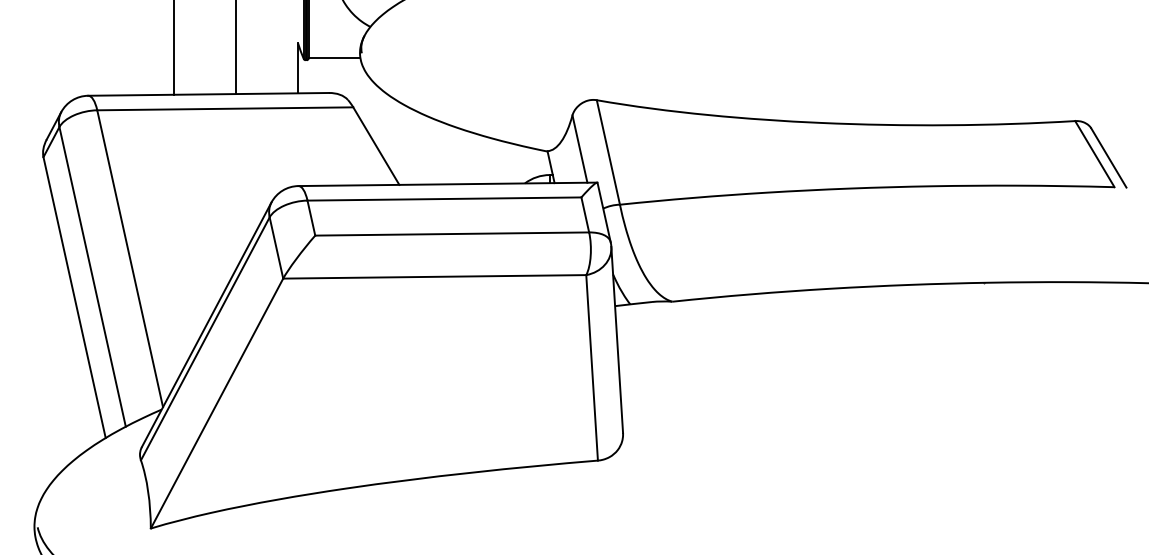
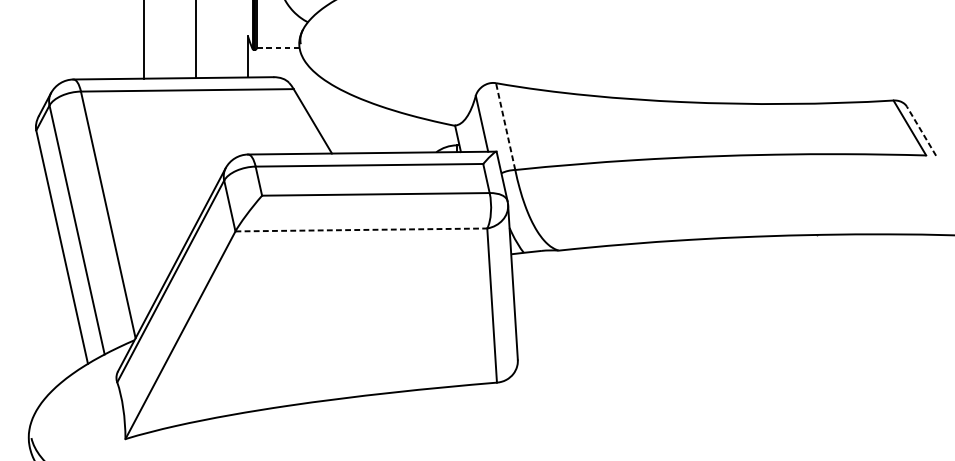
line: (334, 57) -> (278, 47), solid -> dashed
line: (608, 152) -> (505, 126), solid -> dashed
line: (1108, 157) -> (921, 130), solid -> dashed
line: (434, 276) -> (361, 229), solid -> dashed

